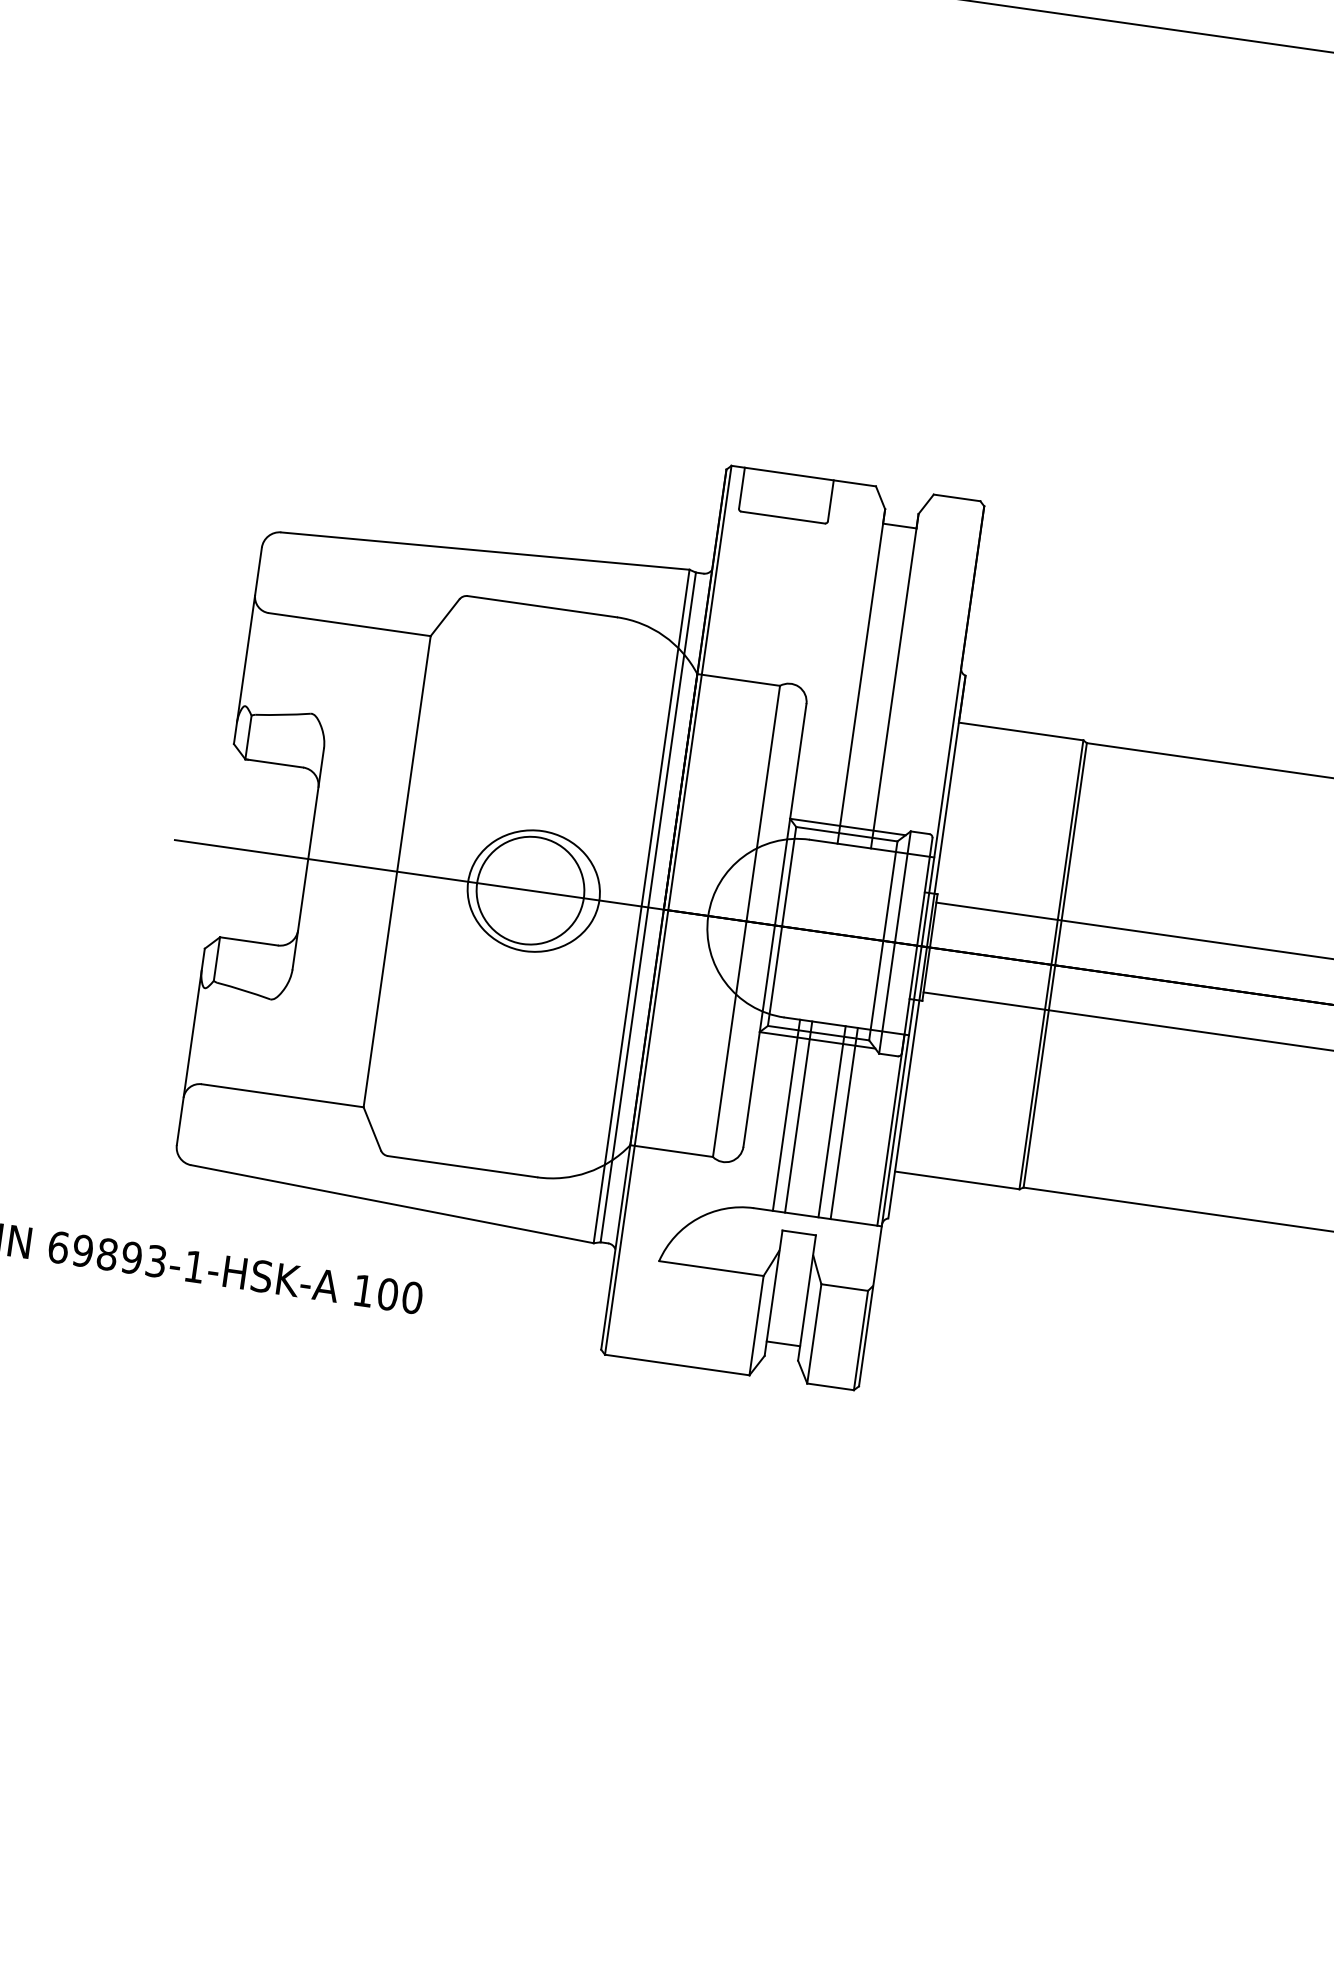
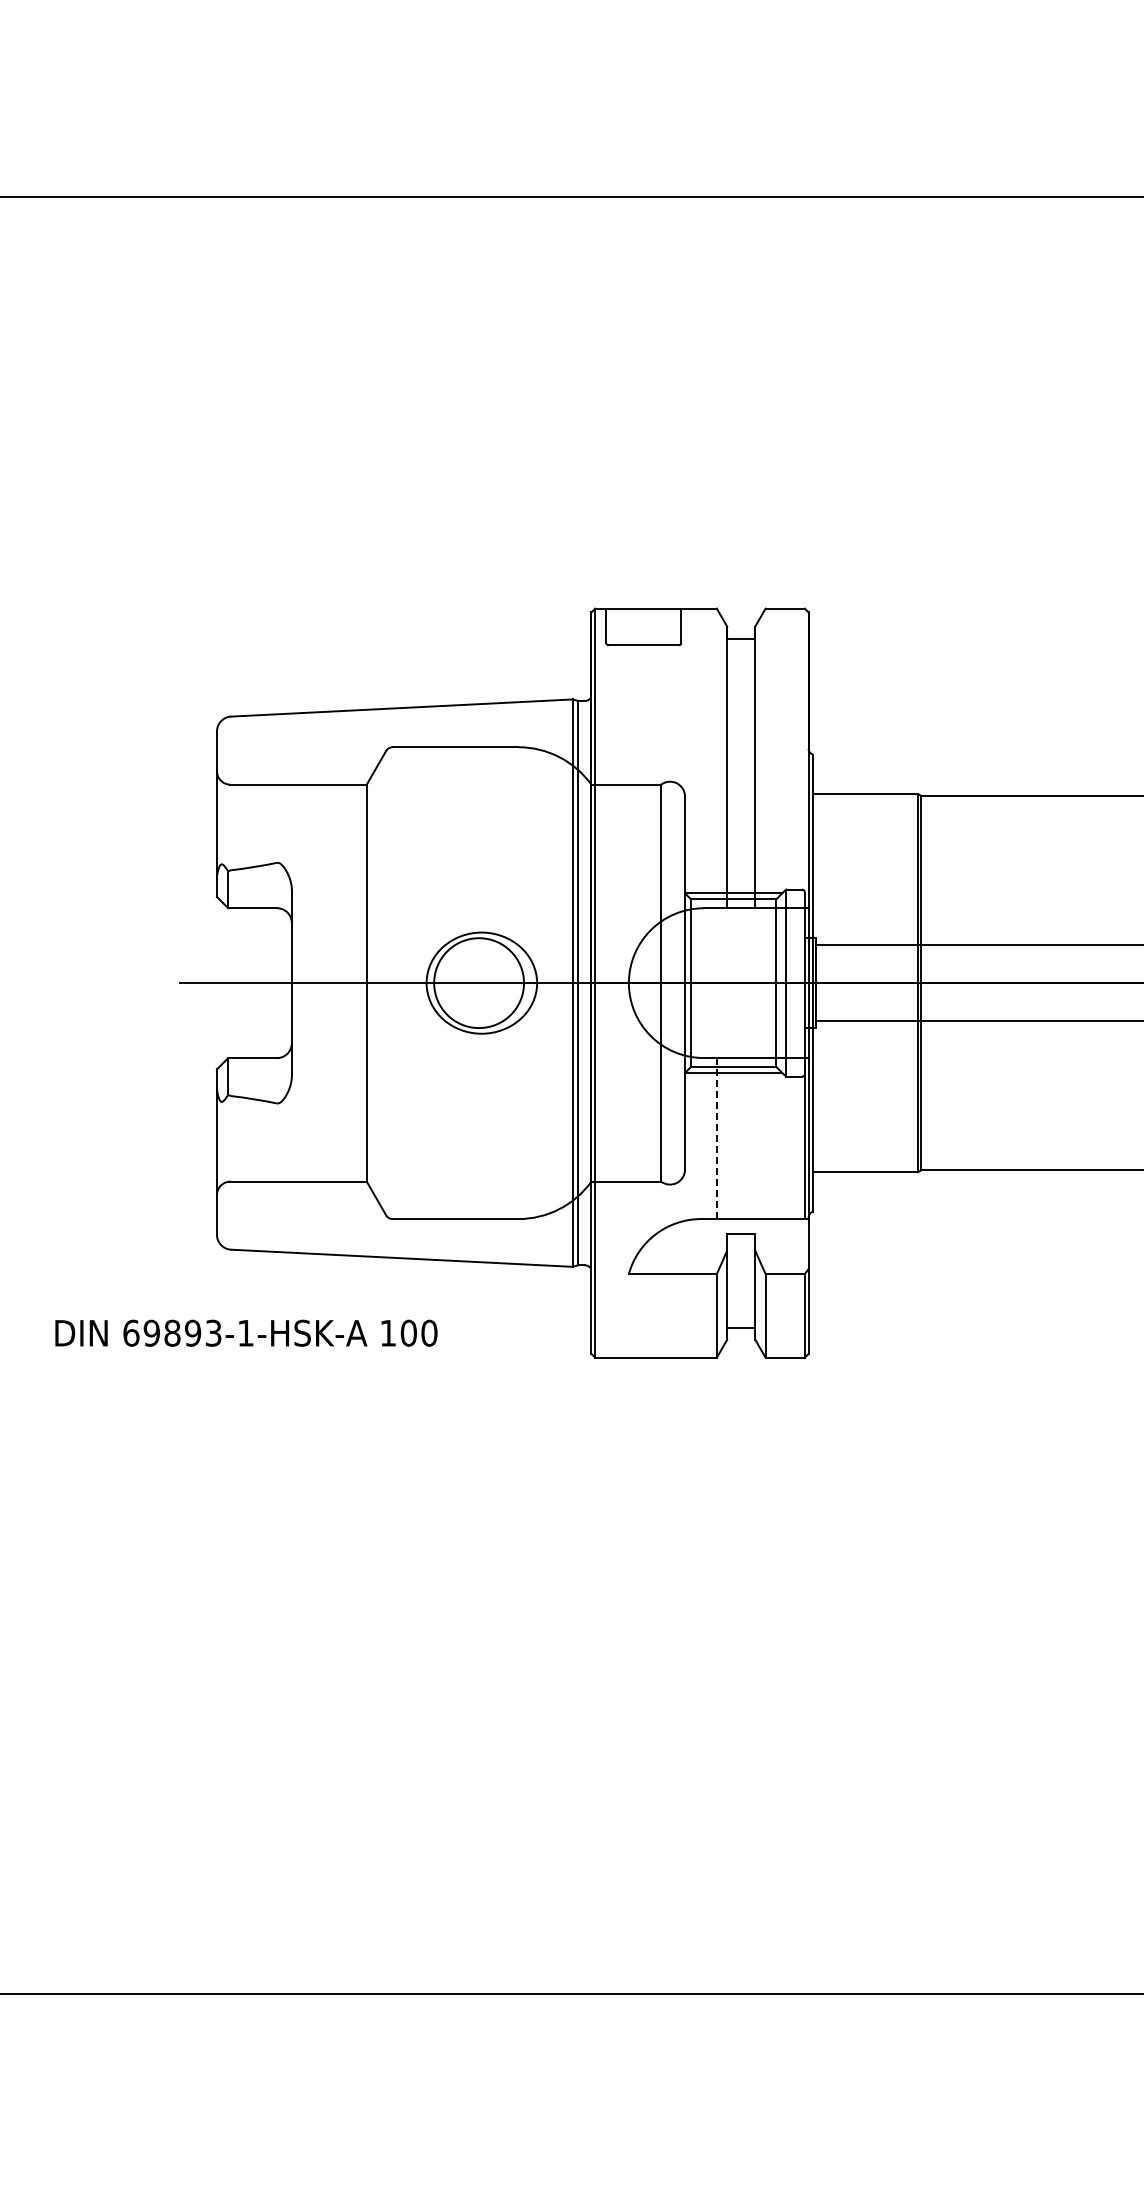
line: (786, 1115) -> (716, 1138), solid -> dashed
line: (799, 1117) -> (727, 1138), removed
line: (832, 1121) -> (755, 1138), removed
line: (844, 1123) -> (765, 1138), removed

